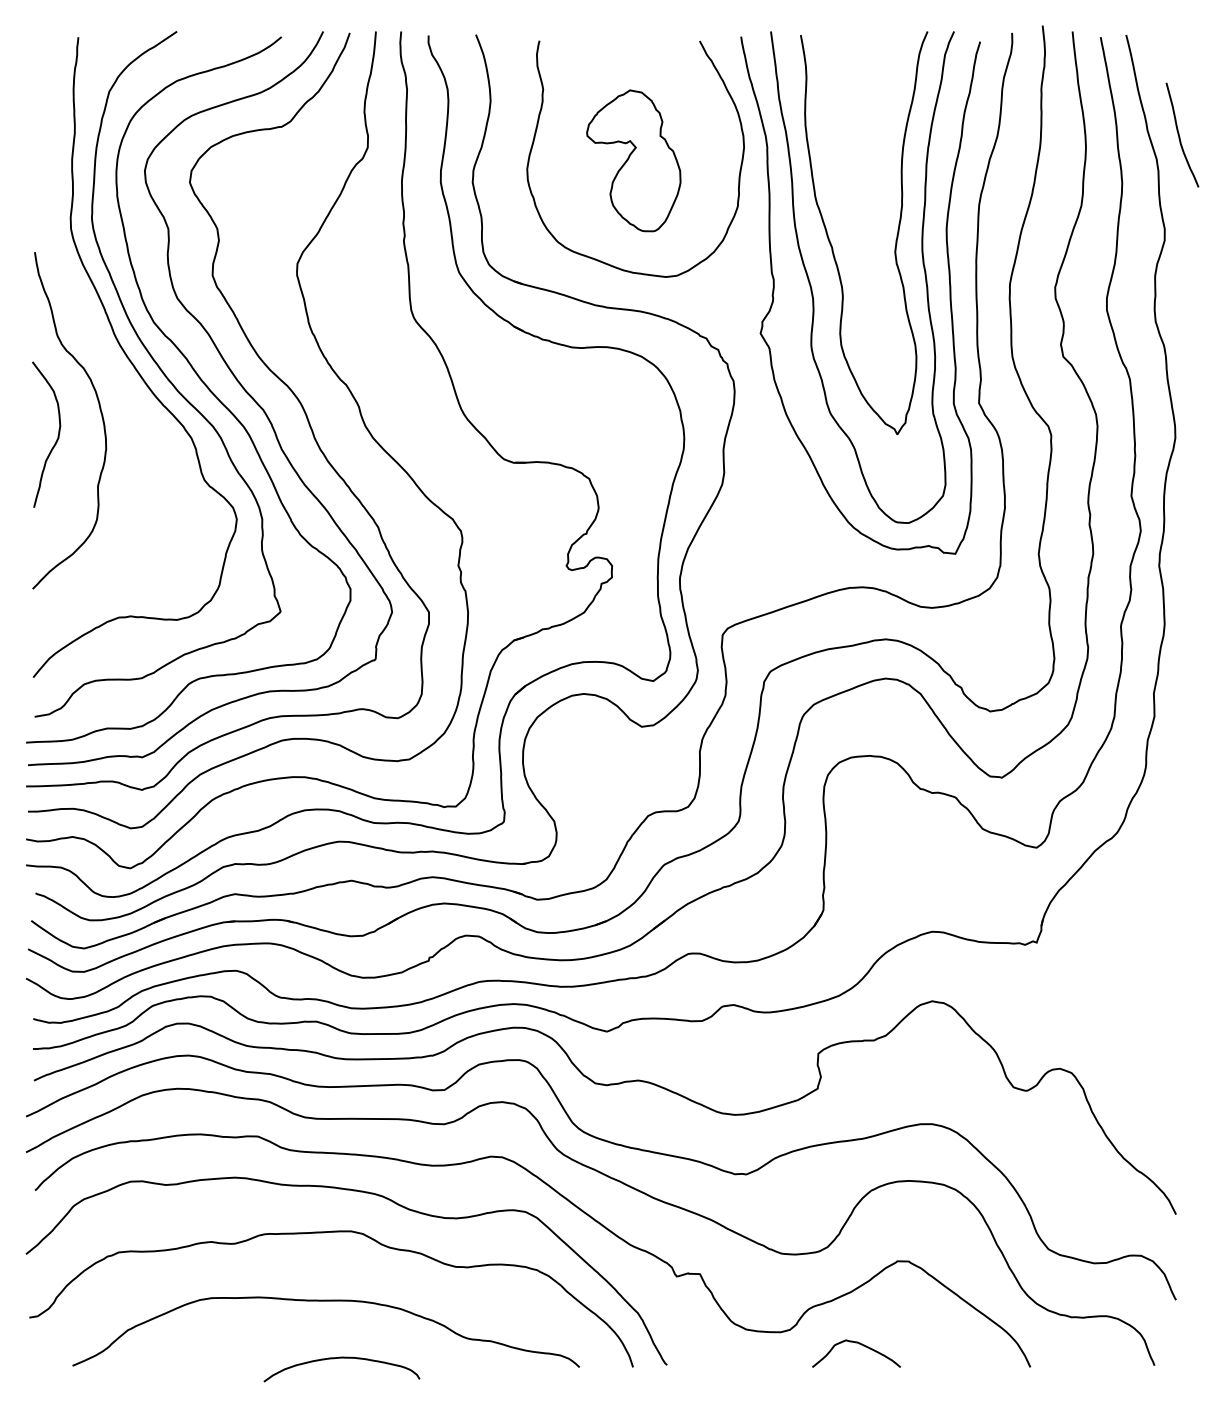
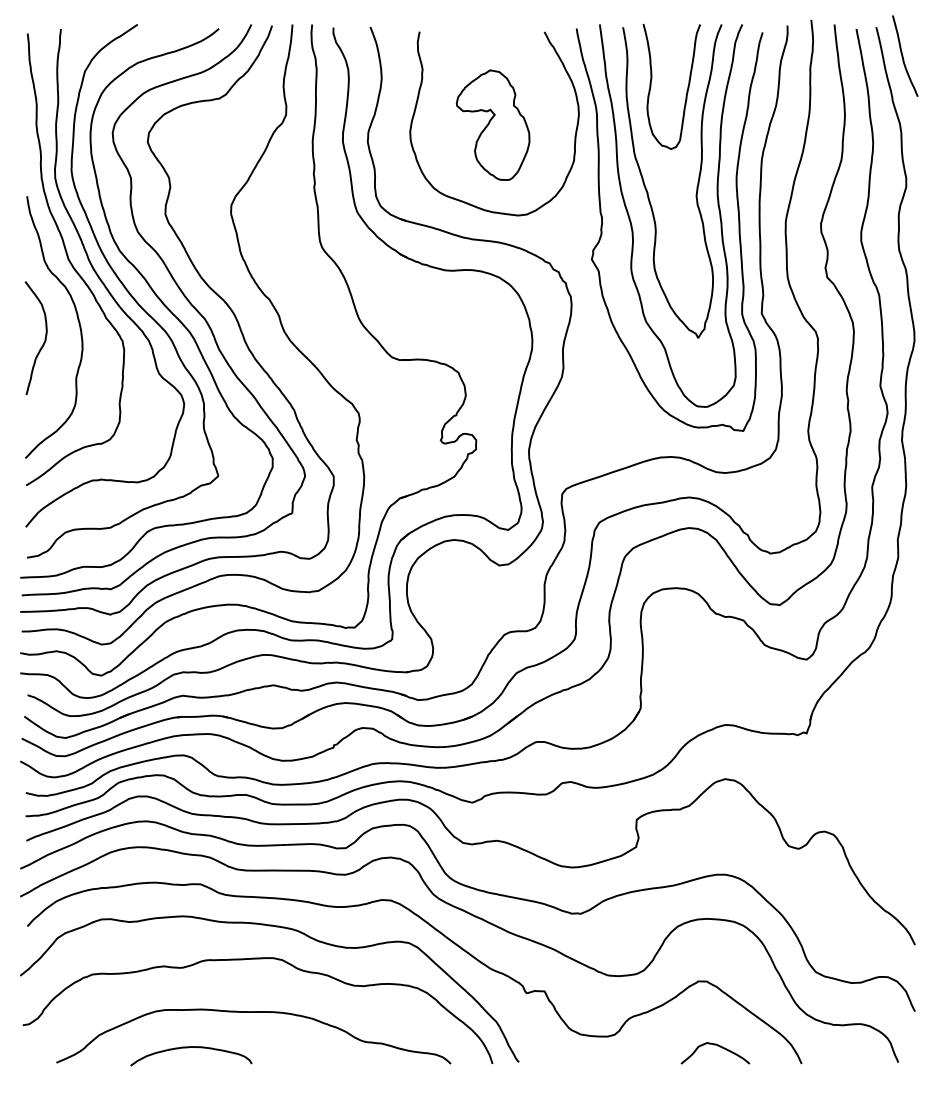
curve: (882, 117) -> (686, 91), added
curve: (1180, 136) -> (903, 57), moved
curve: (91, 336) -> (71, 261), added
curve: (861, 1345) -> (719, 1046), moved
curve: (341, 1358) -> (190, 1047), moved

